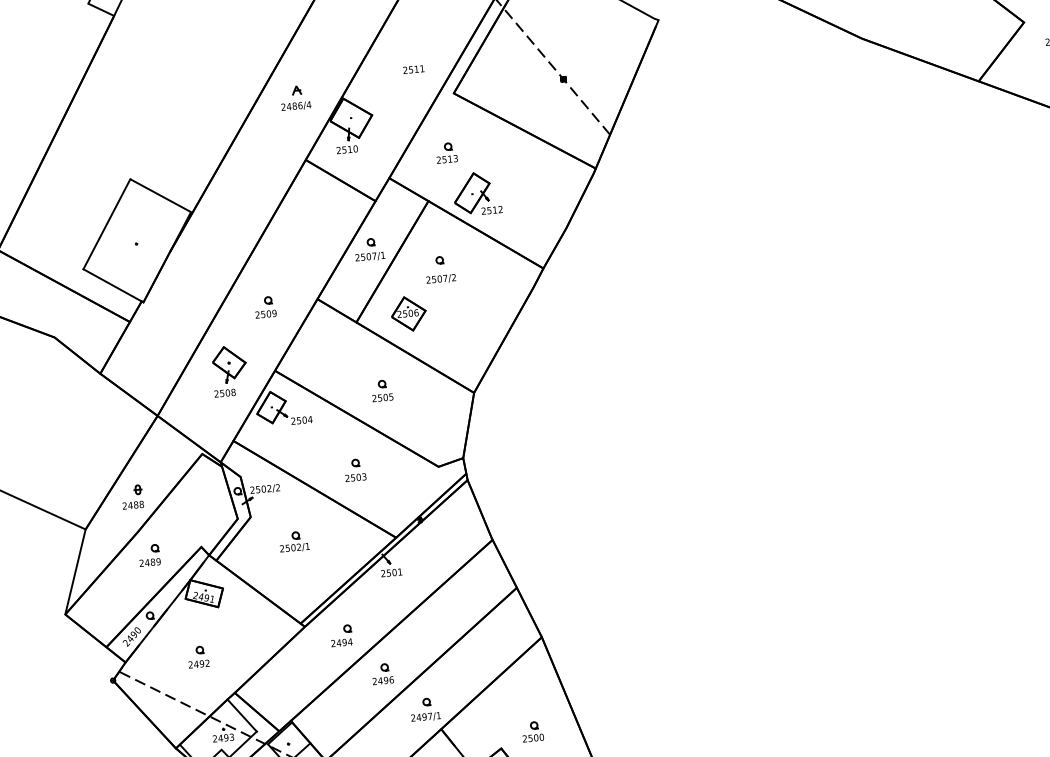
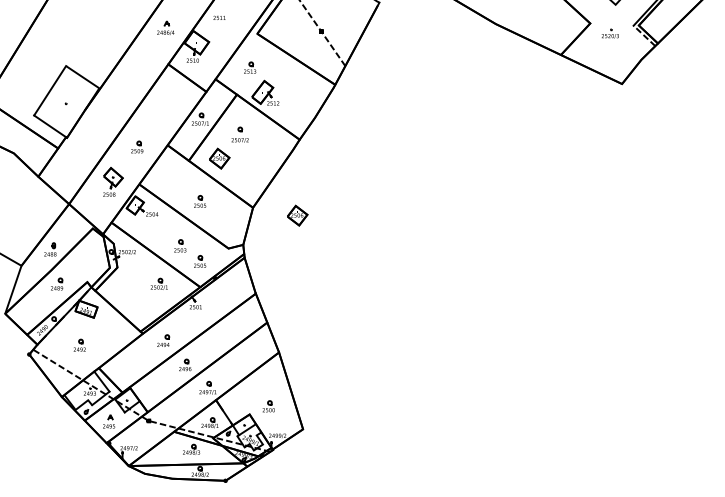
text: (413, 68) -> (219, 17), moved
part: (551, 399) -> (297, 215), added
part: (392, 493) -> (200, 261), added
part: (292, 540) -> (158, 283), moved

